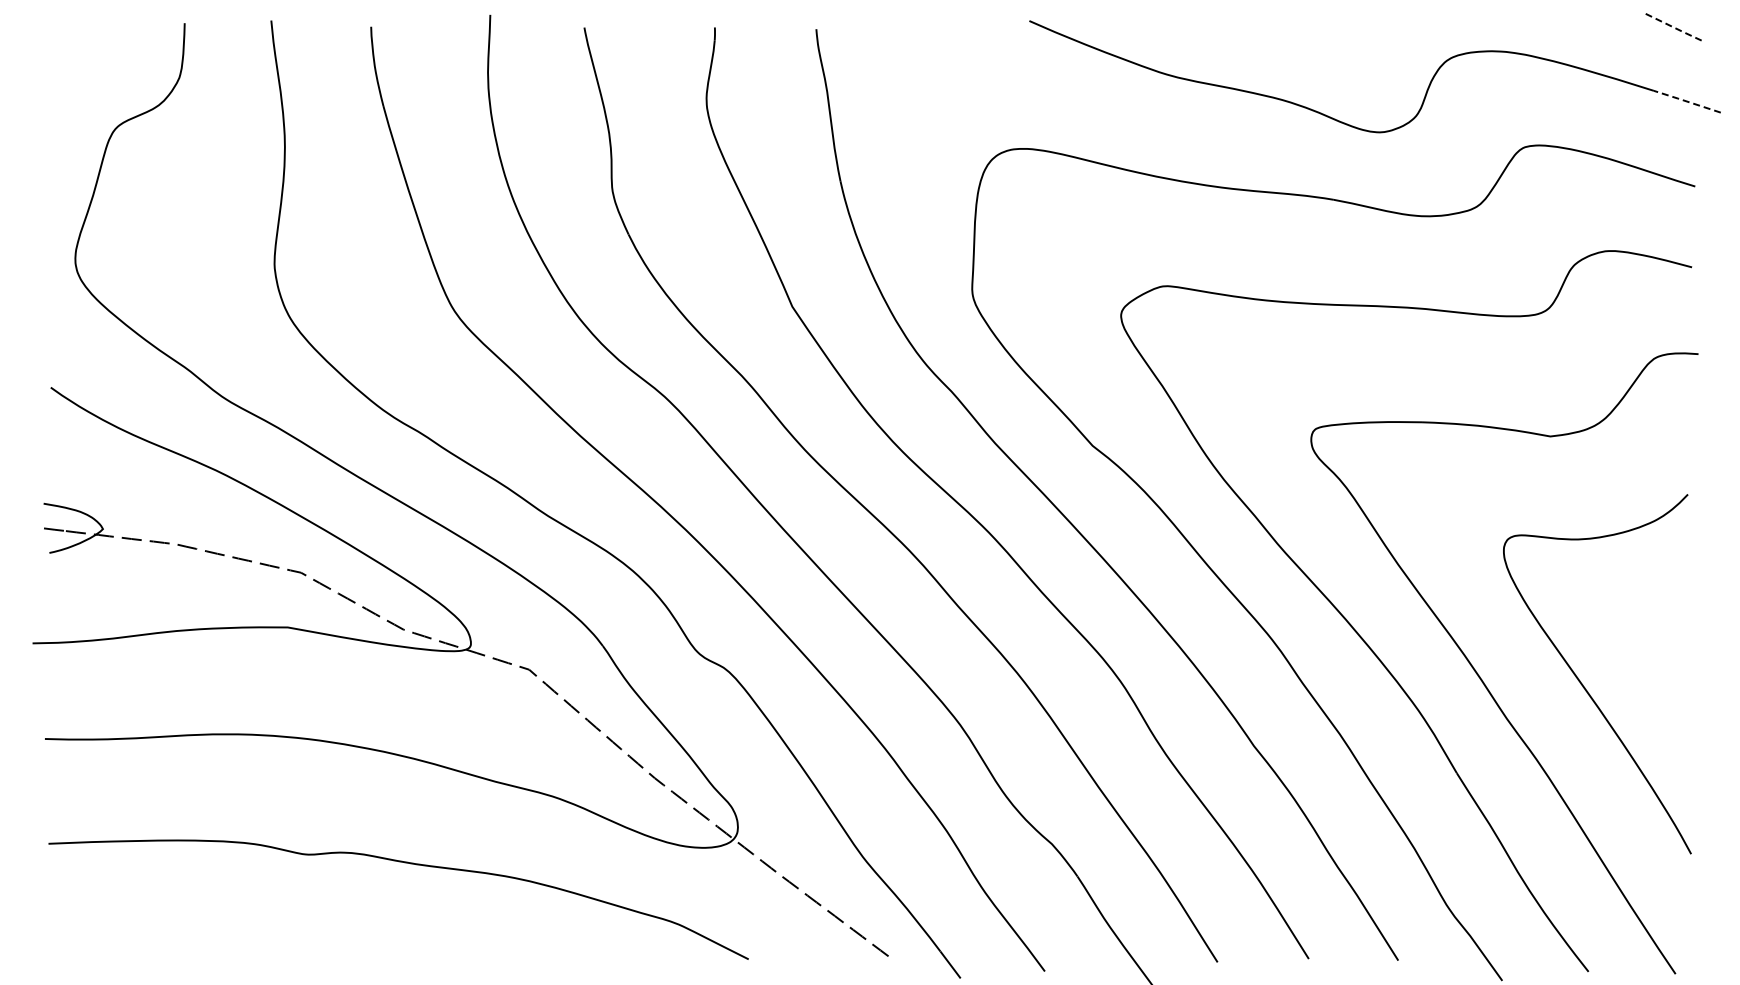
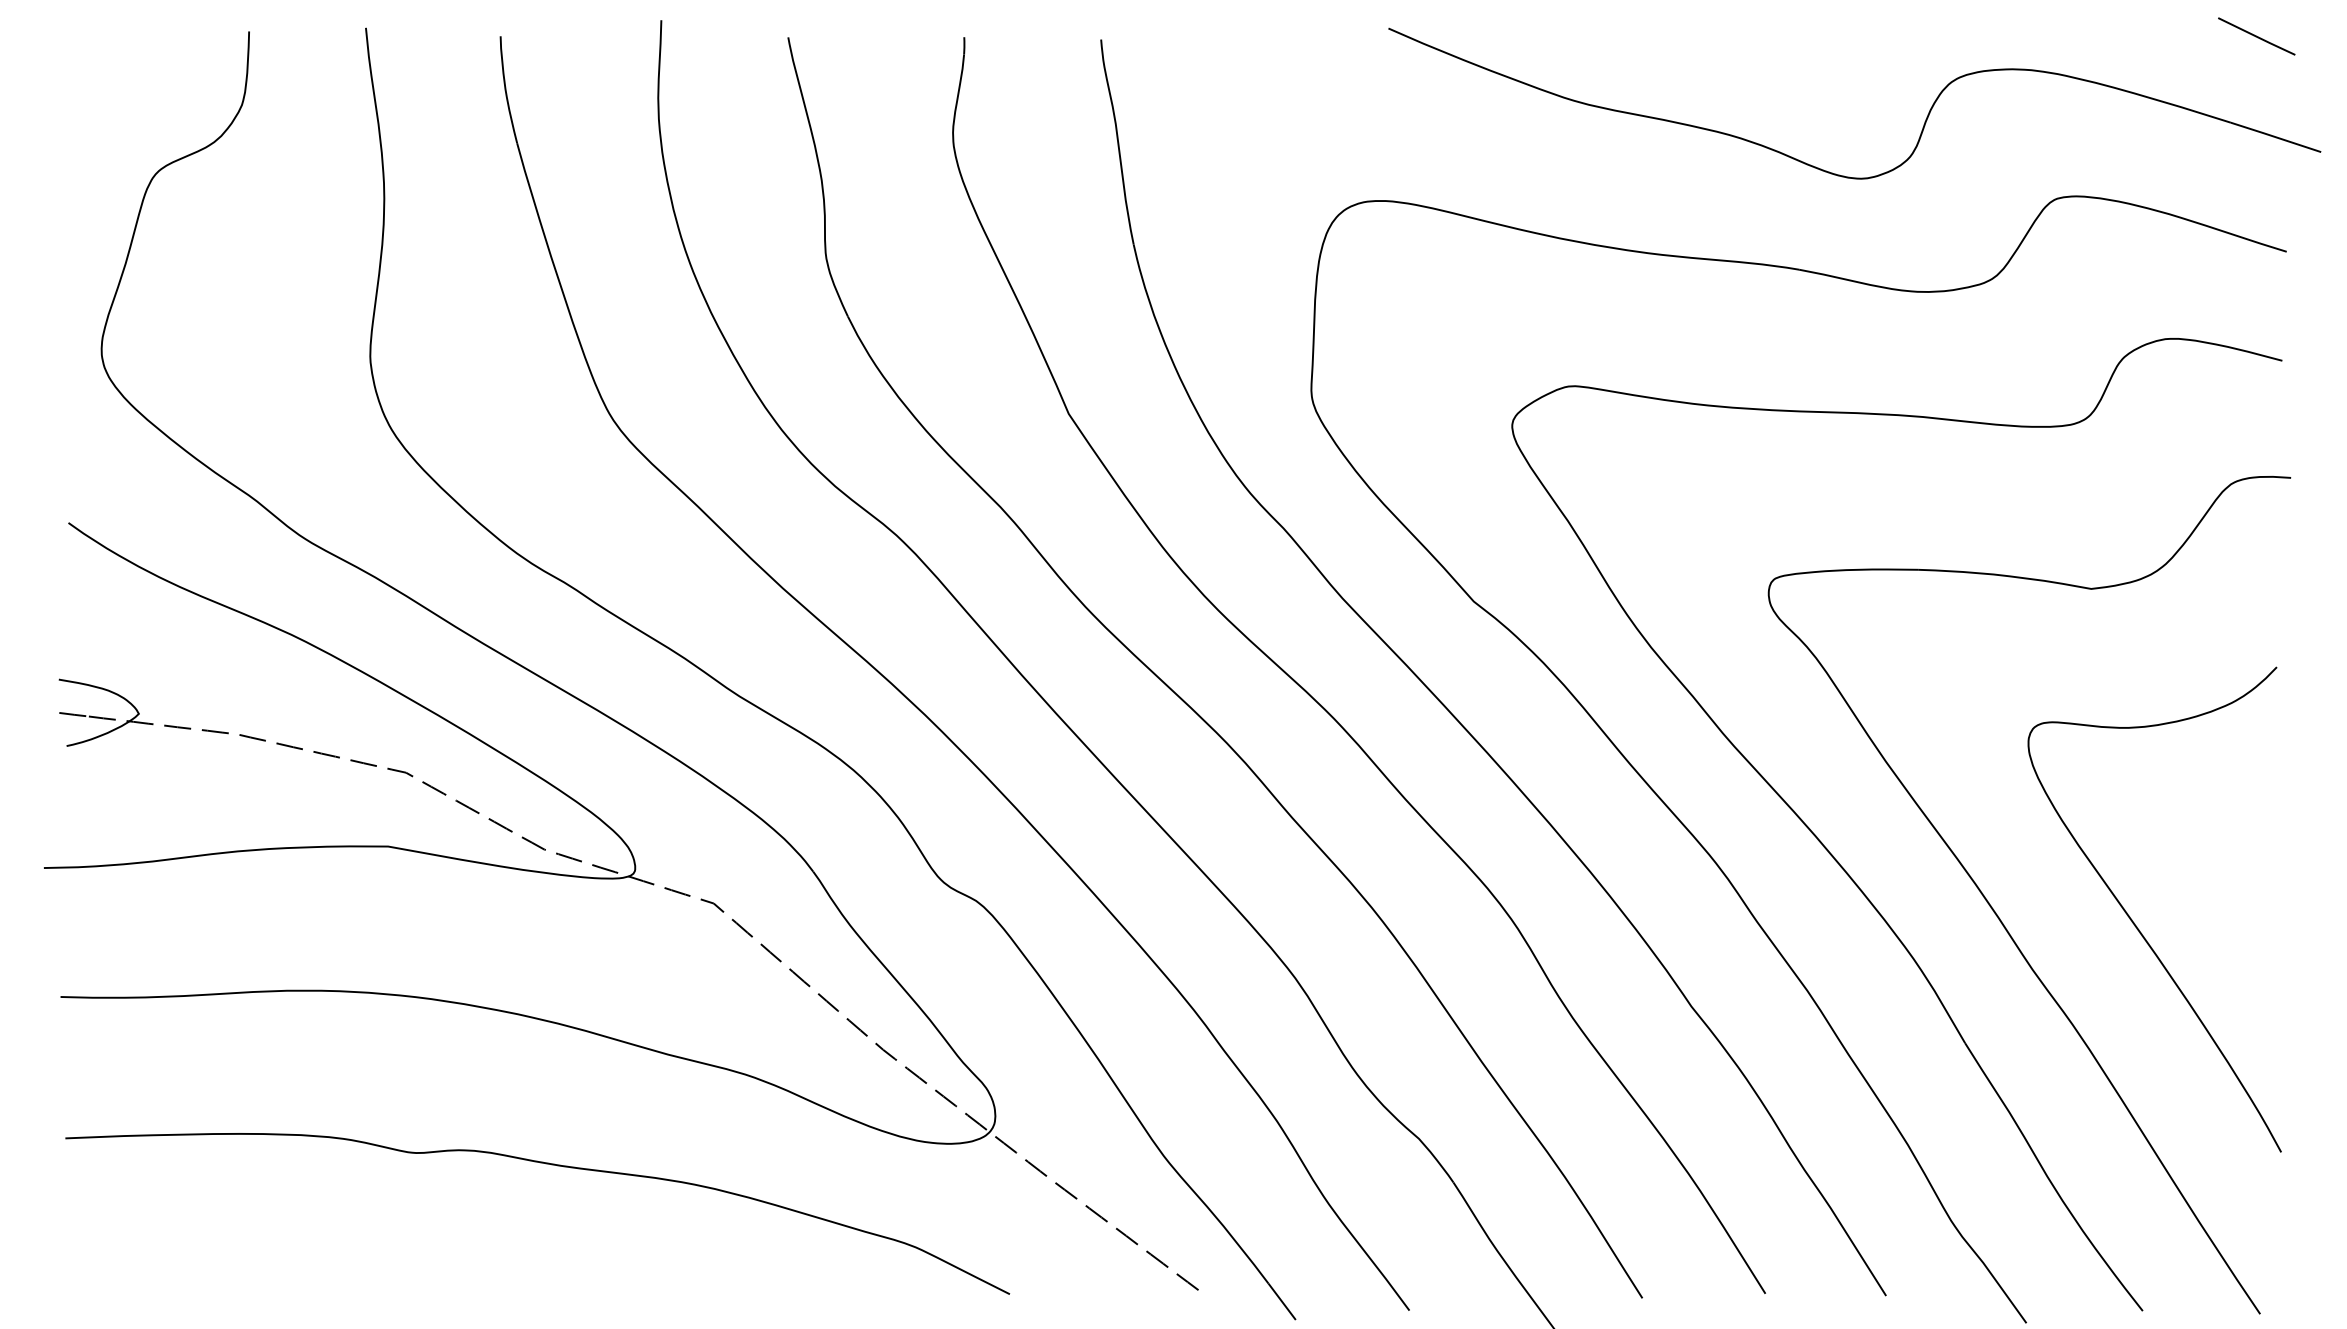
line: (1673, 27) -> (2257, 37), dashed -> solid
line: (1686, 101) -> (2274, 137), dashed -> solid

